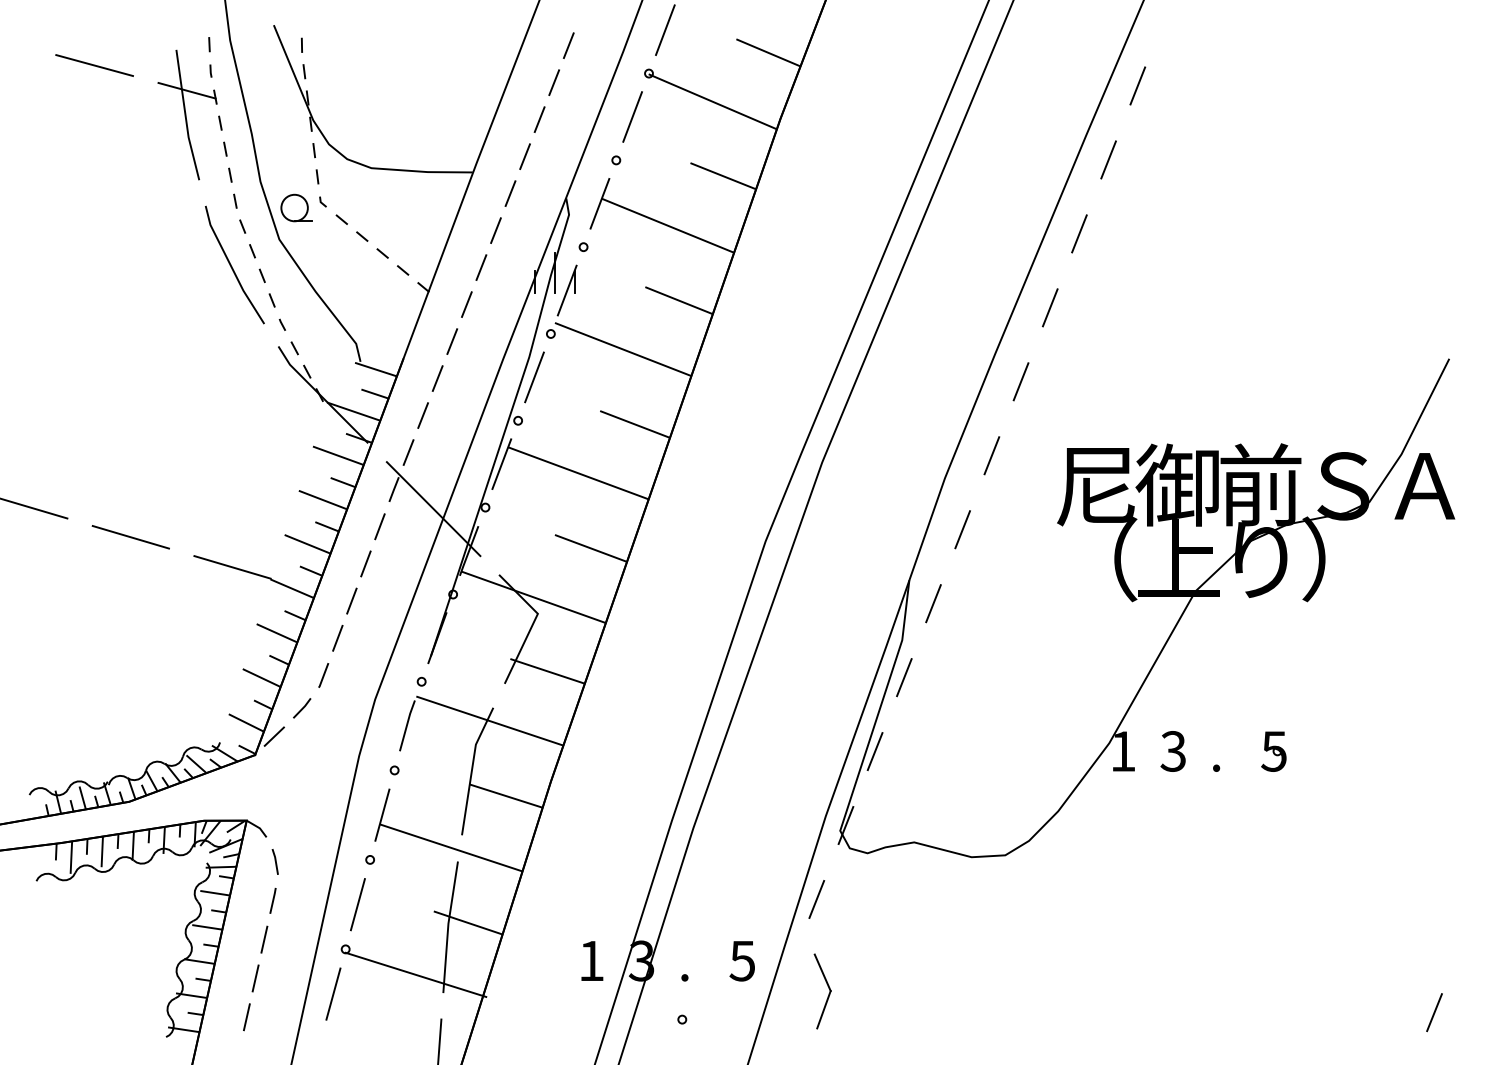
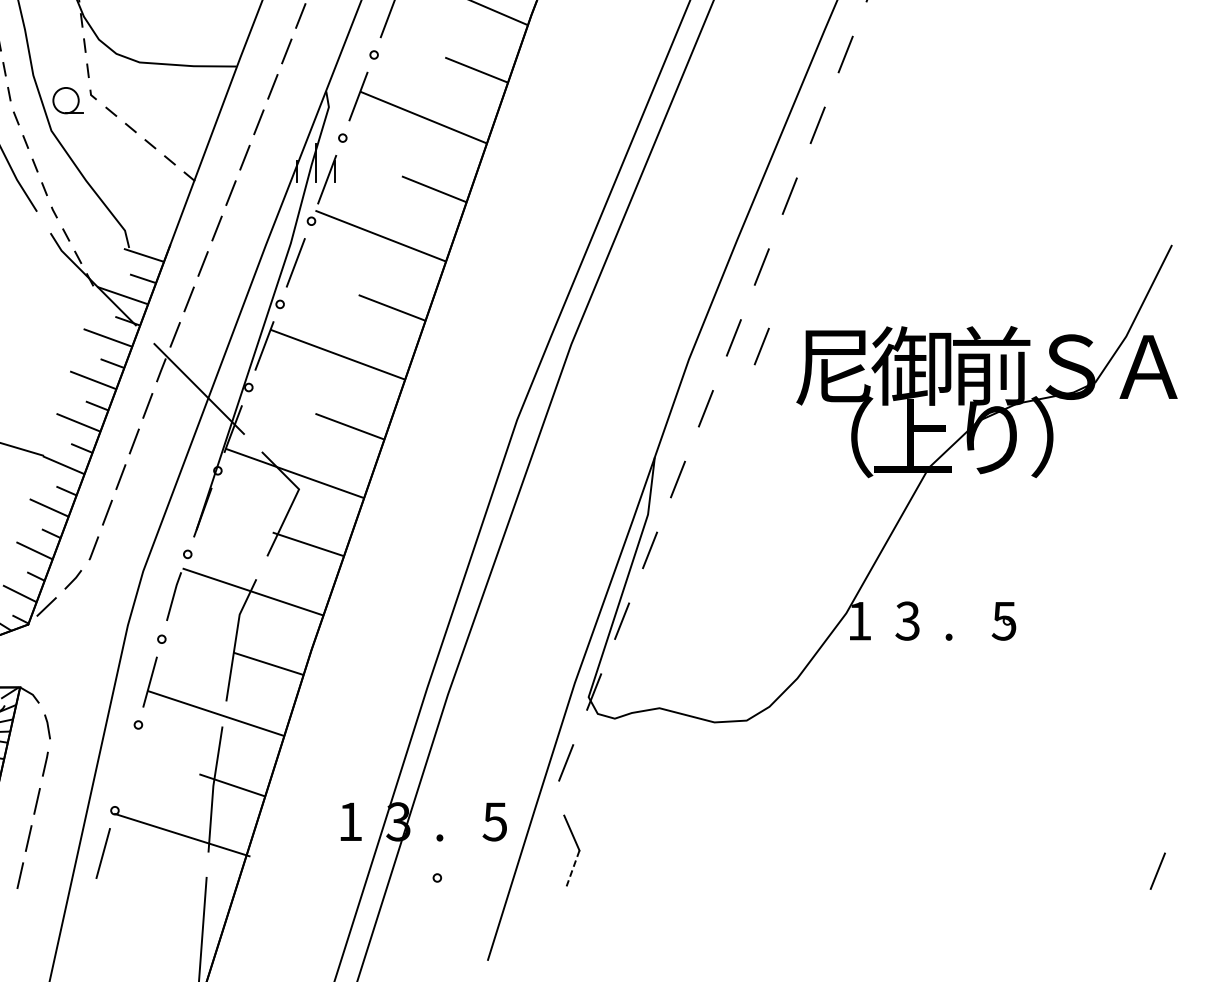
line: (1020, 464) -> (761, 346), added
line: (357, 904) -> (126, 767), removed
line: (823, 1009) -> (572, 868), solid -> dashed

